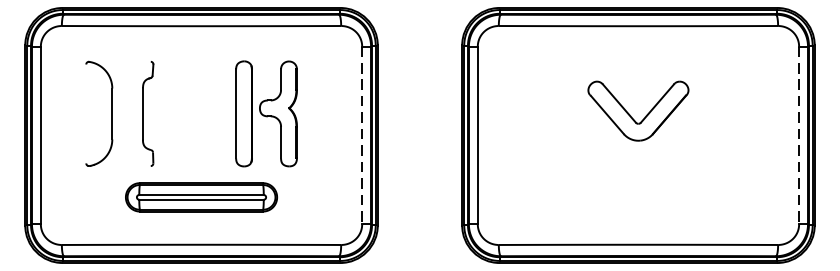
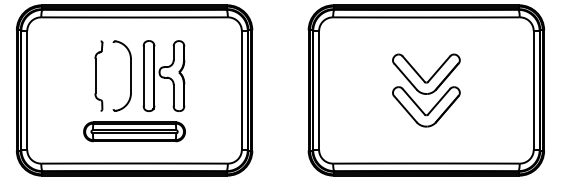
part: (111, 113) -> (130, 75), moved
part: (265, 113) -> (163, 75), moved
line: (361, 135) -> (241, 90), dashed -> solid
line: (798, 135) -> (533, 90), dashed -> solid
part: (638, 159) -> (426, 106), added

